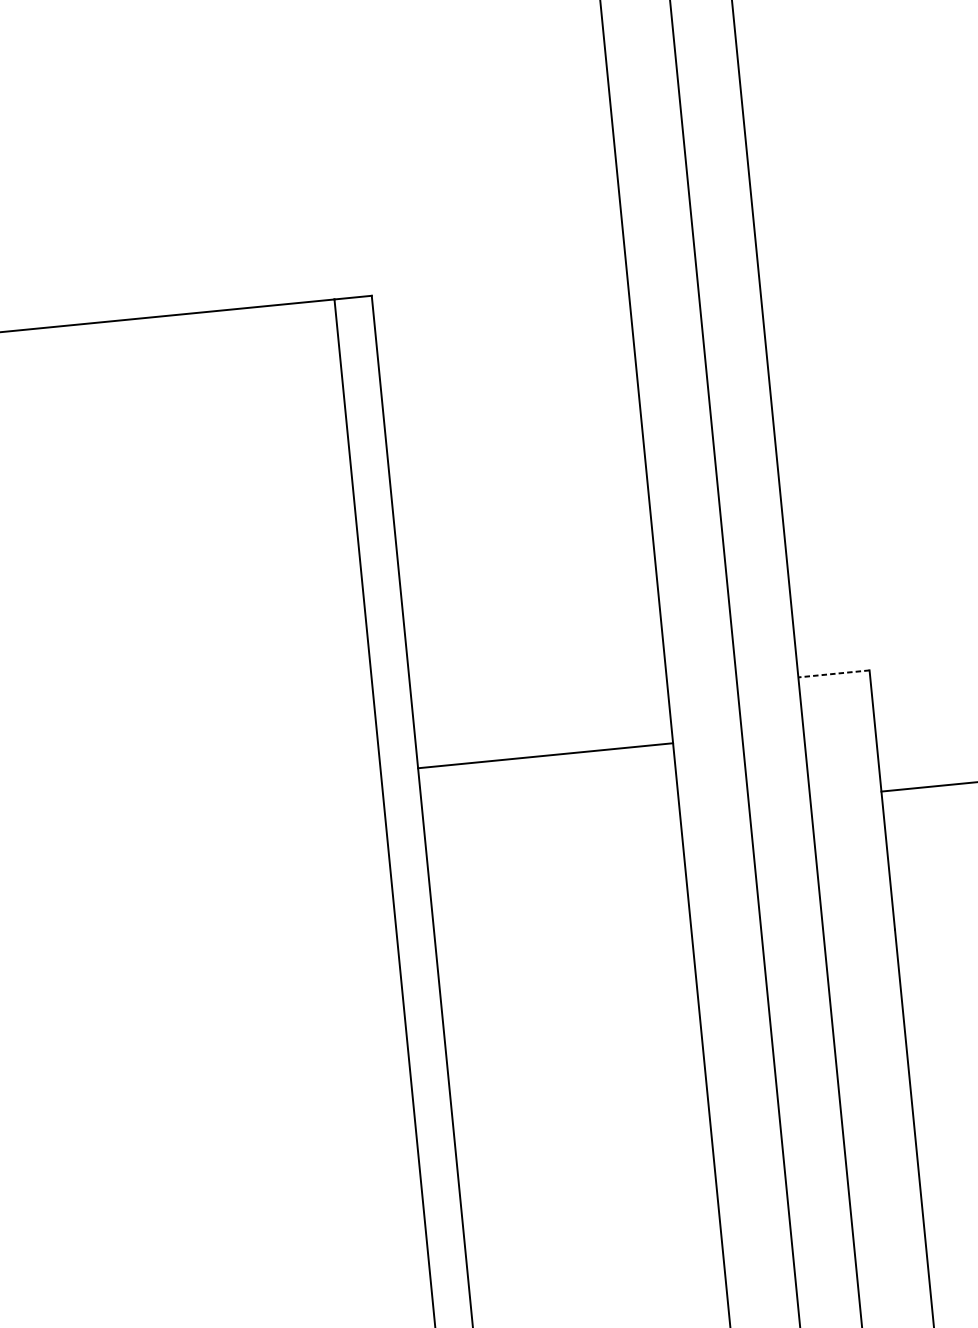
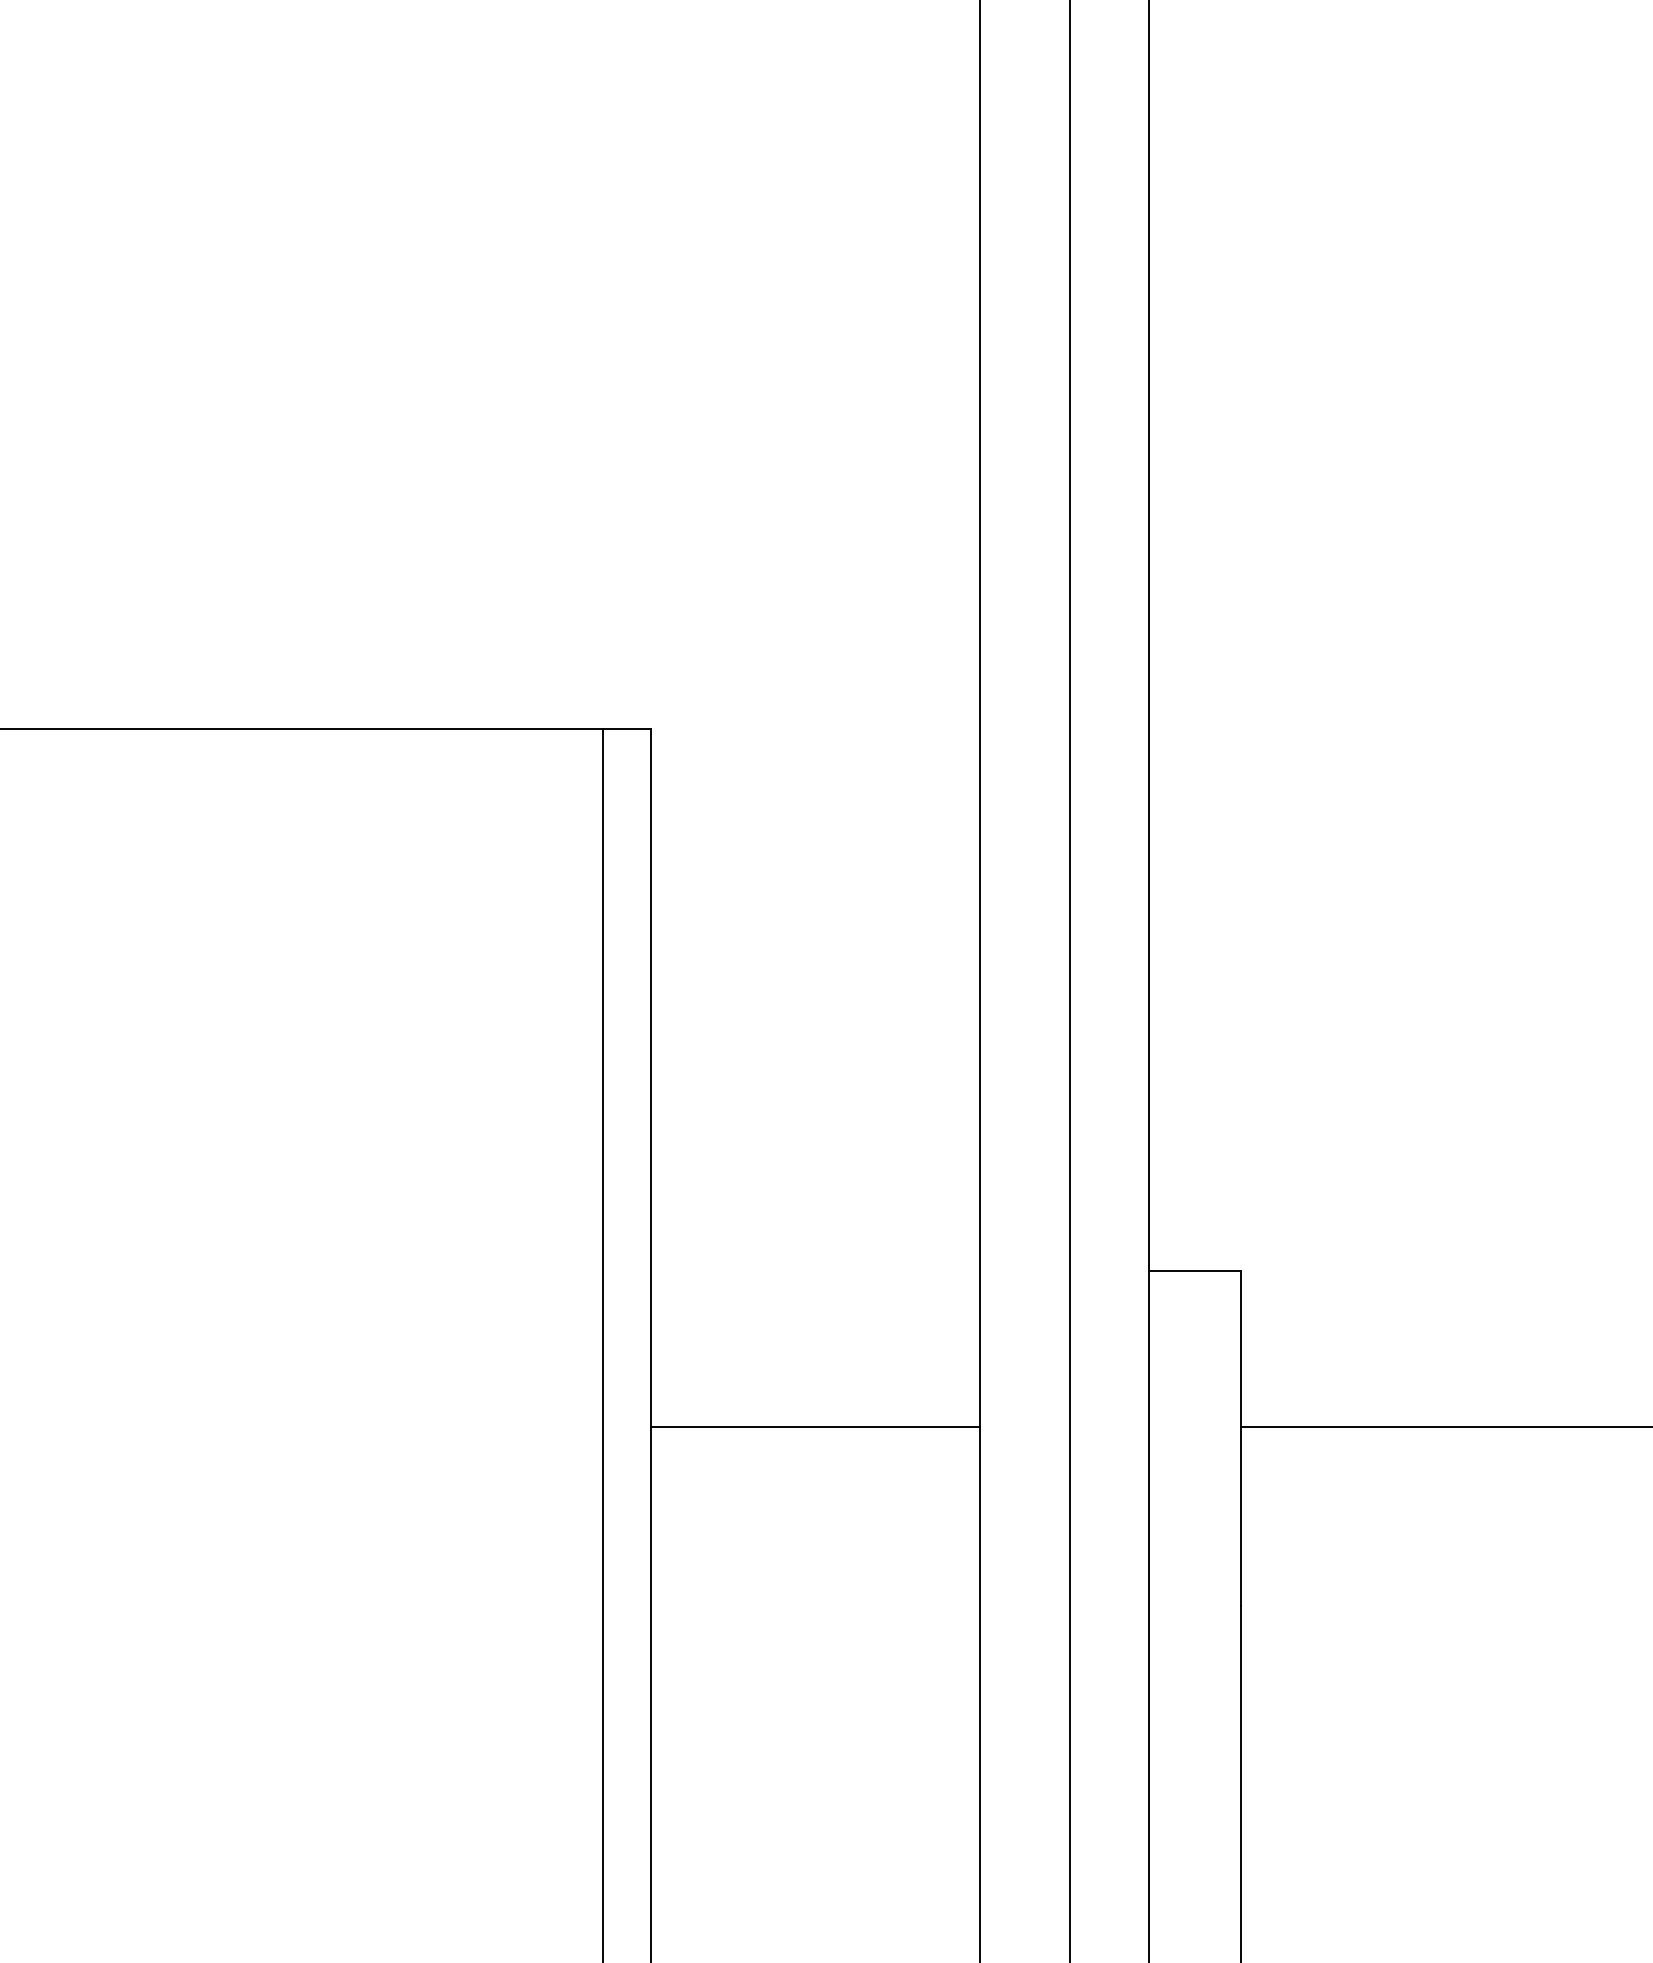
line: (833, 673) -> (1194, 1270), dashed -> solid
line: (545, 755) -> (815, 1427), moved

